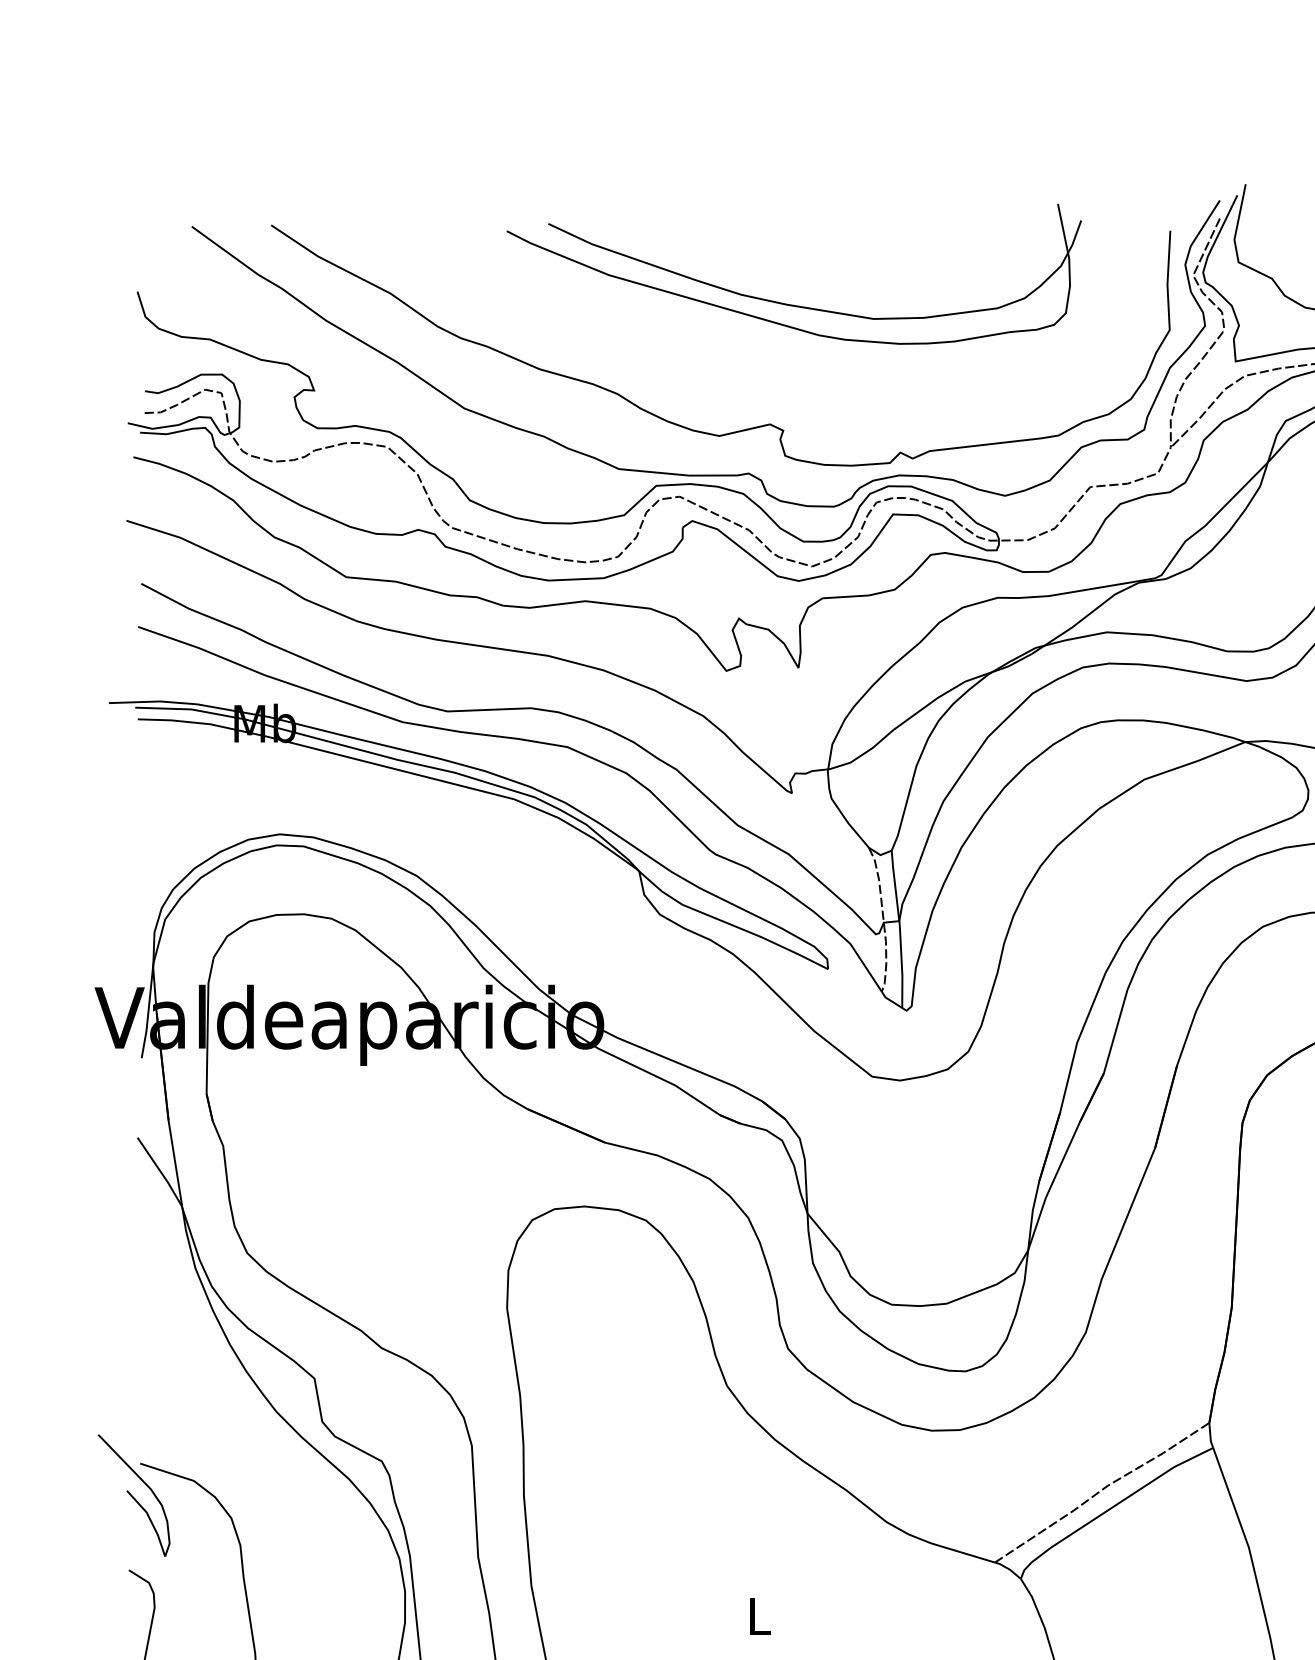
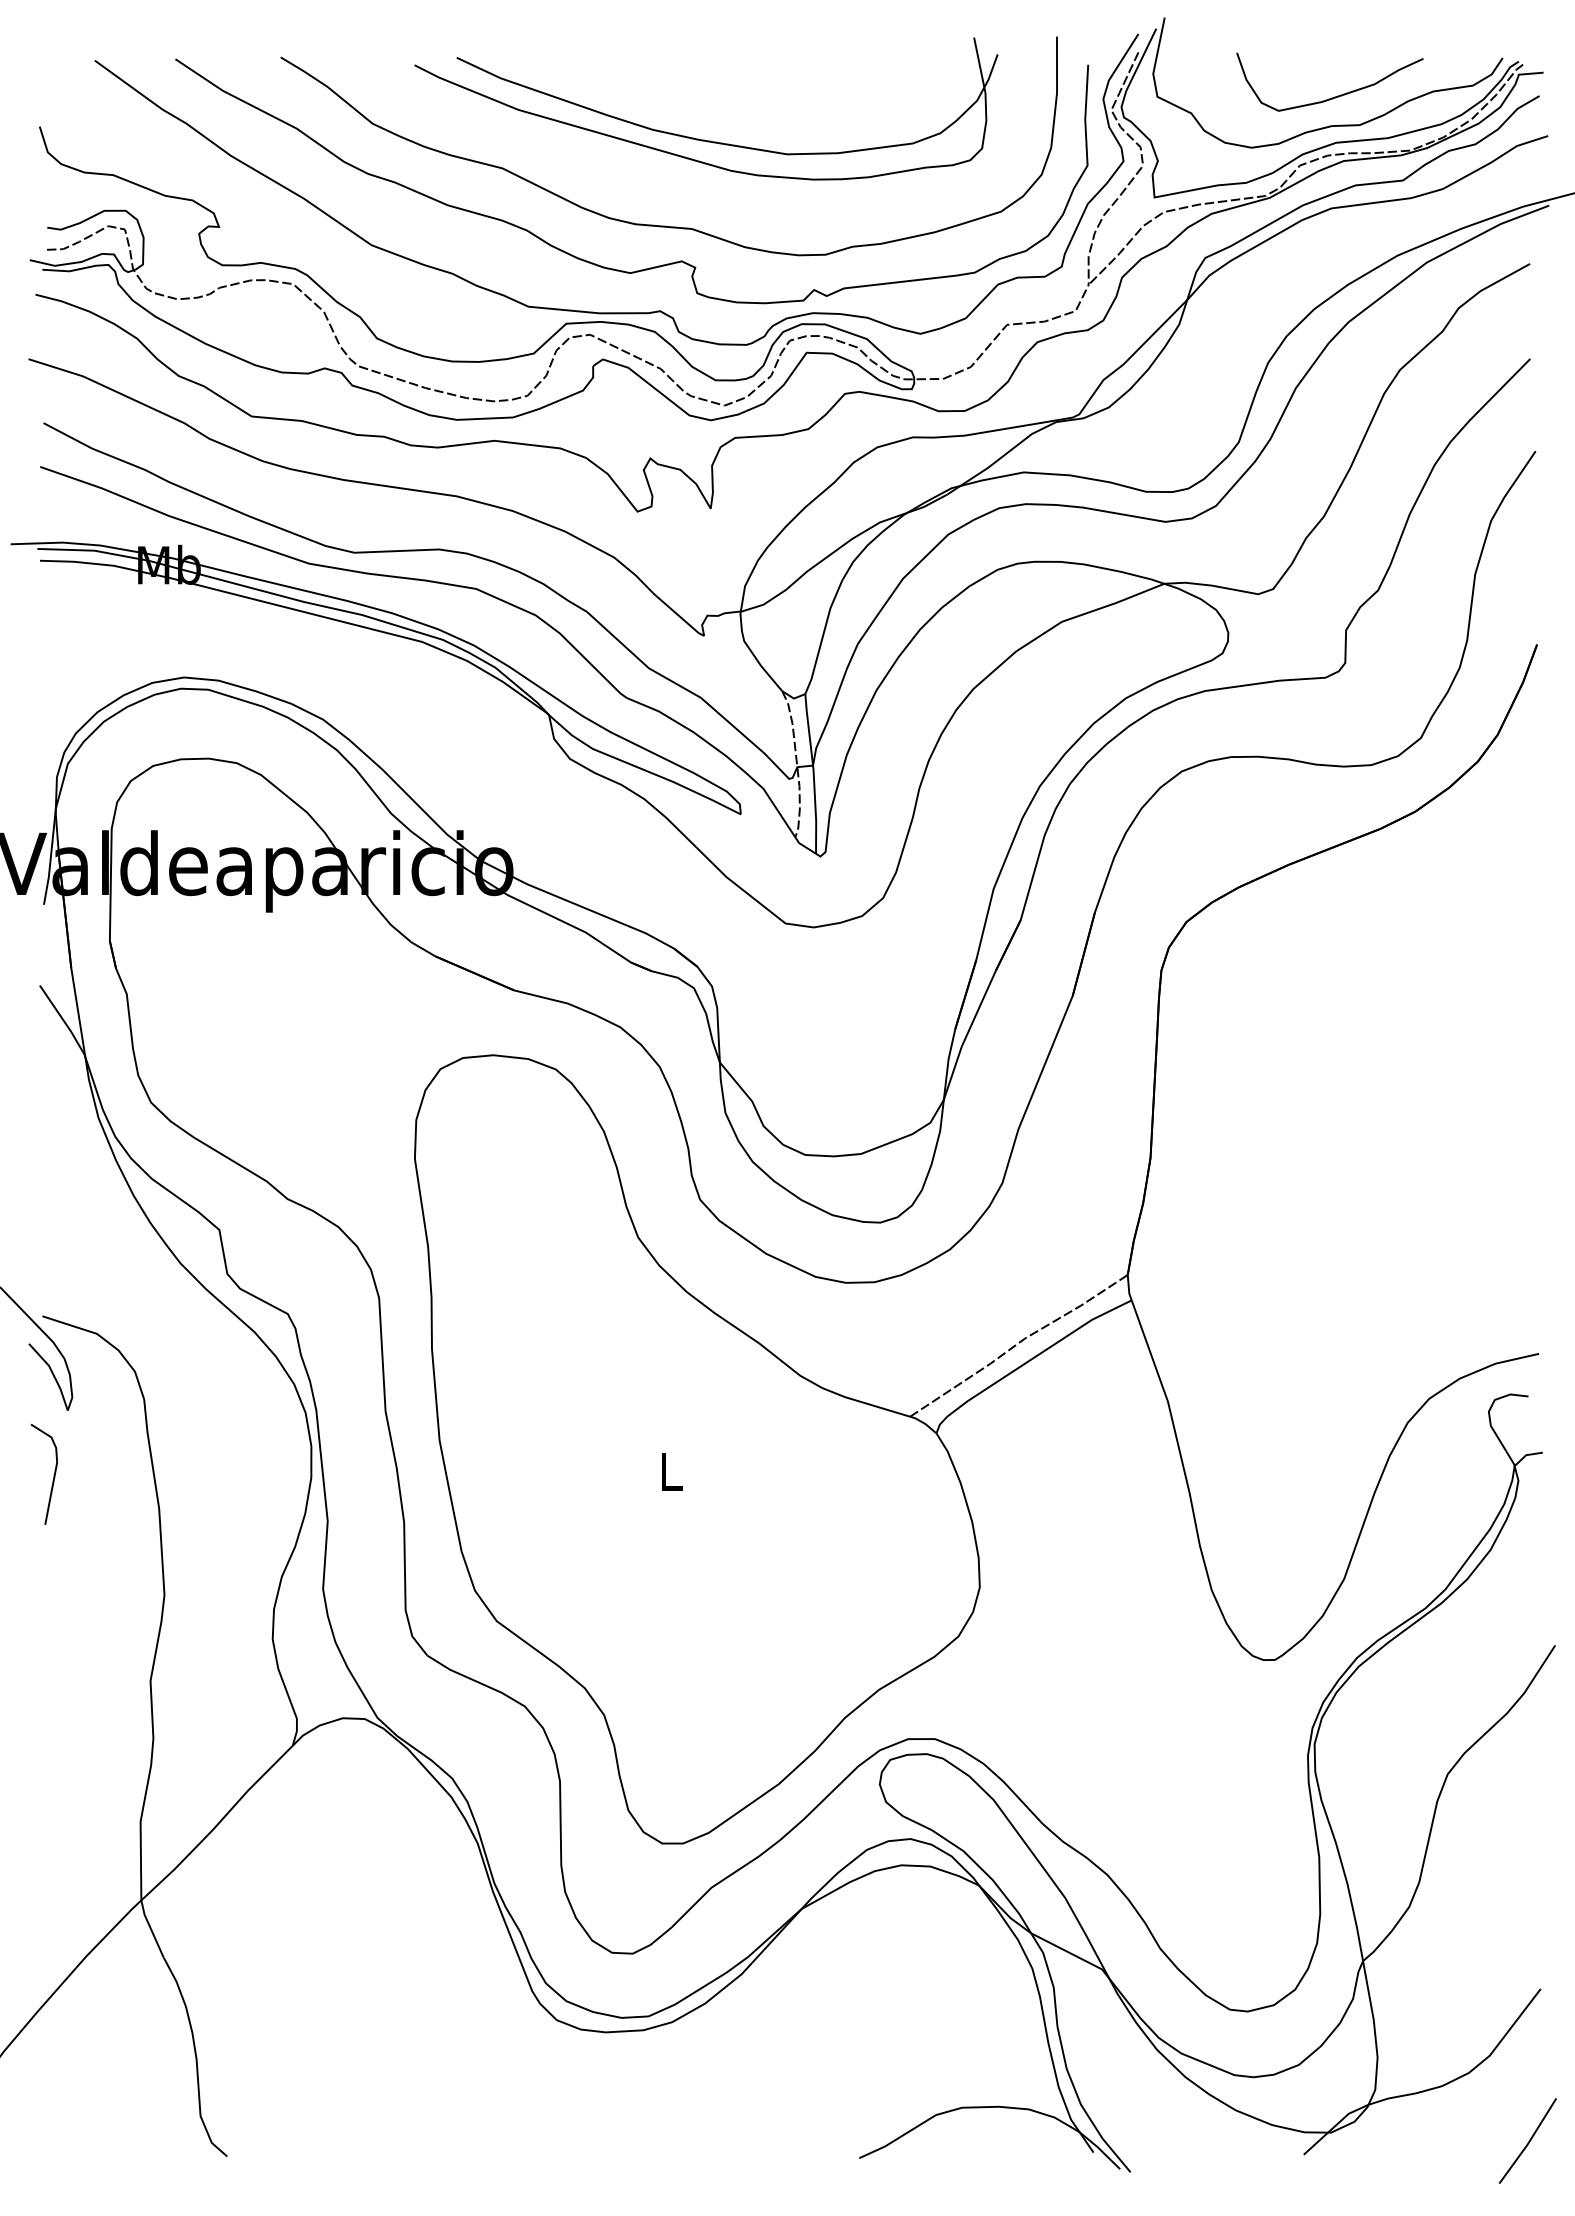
curve: (753, 389) -> (665, 225), added

